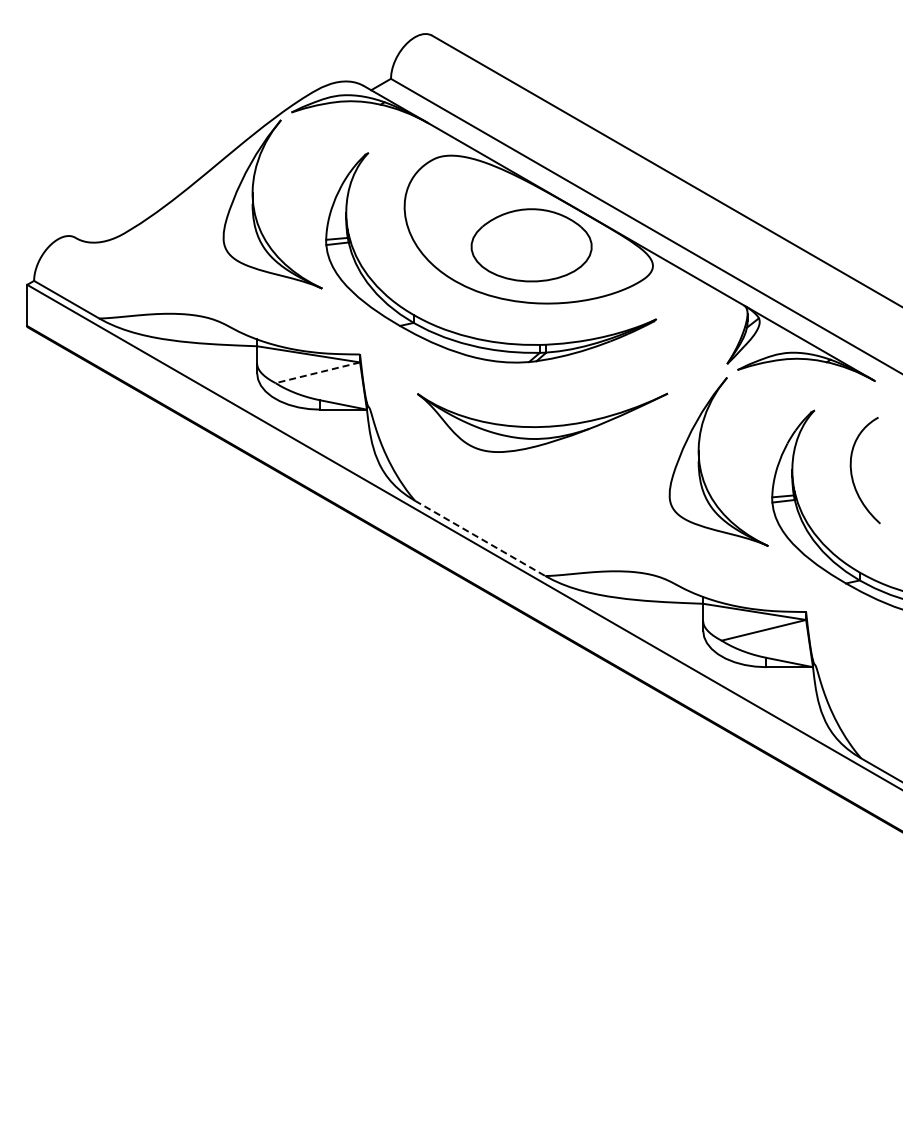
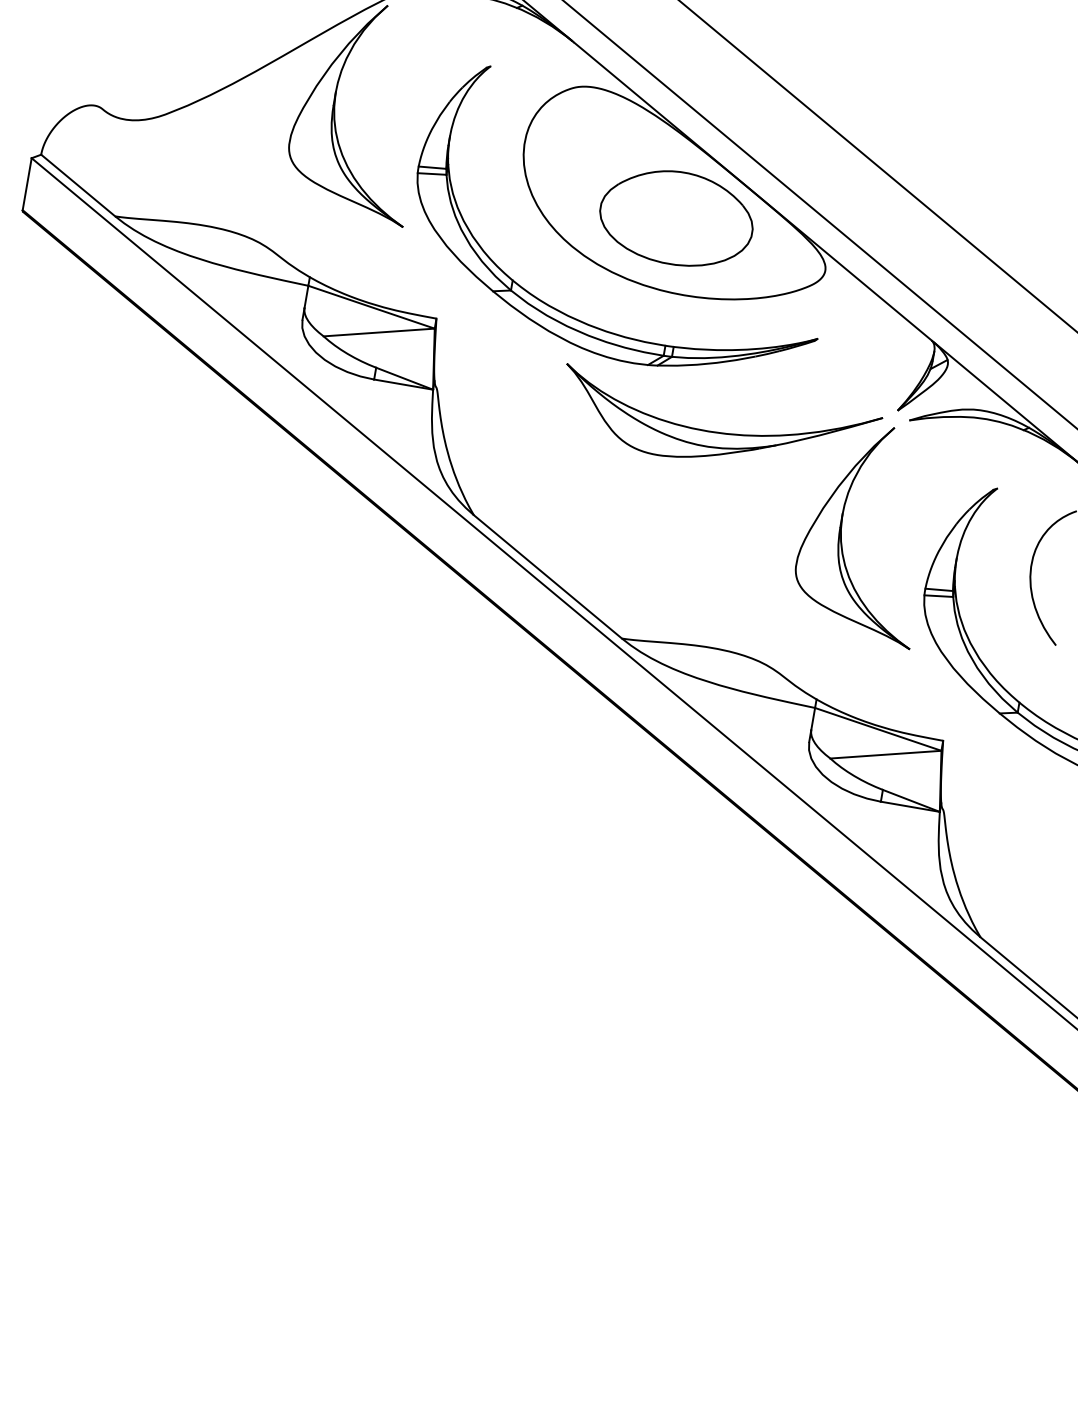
line: (317, 372) -> (378, 332), dashed -> solid
part: (542, 422) -> (718, 427), moved
line: (480, 538) -> (548, 577), dashed -> solid

